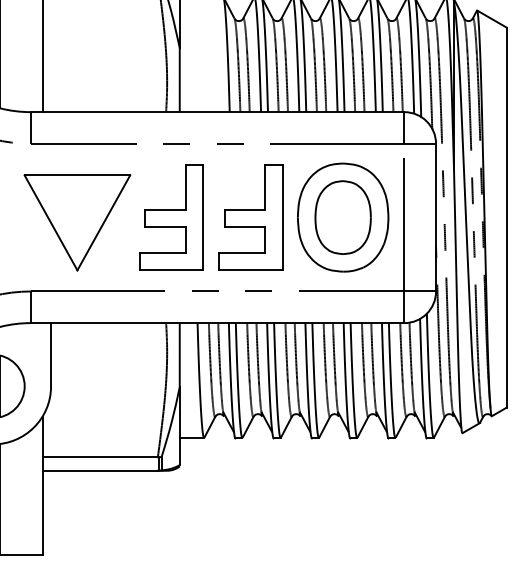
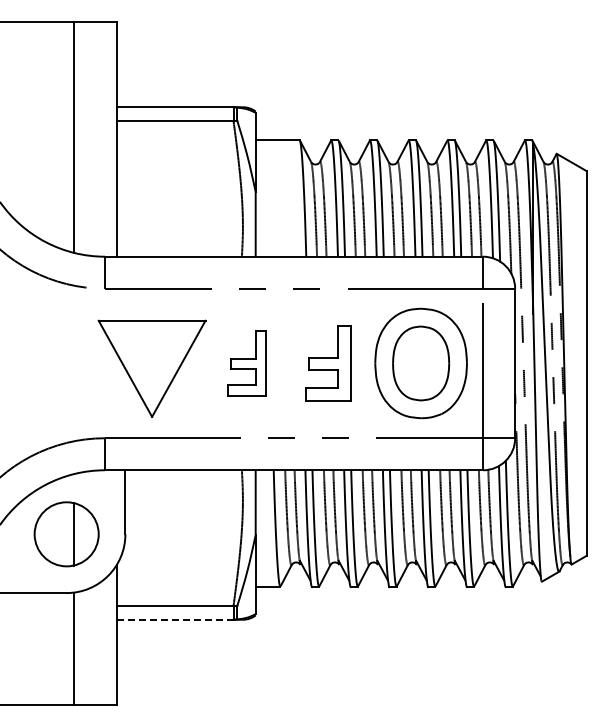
part: (170, 217) -> (246, 363), size x0.6
part: (250, 217) -> (327, 363), size x0.7
line: (99, 470) -> (174, 619), solid -> dashed

